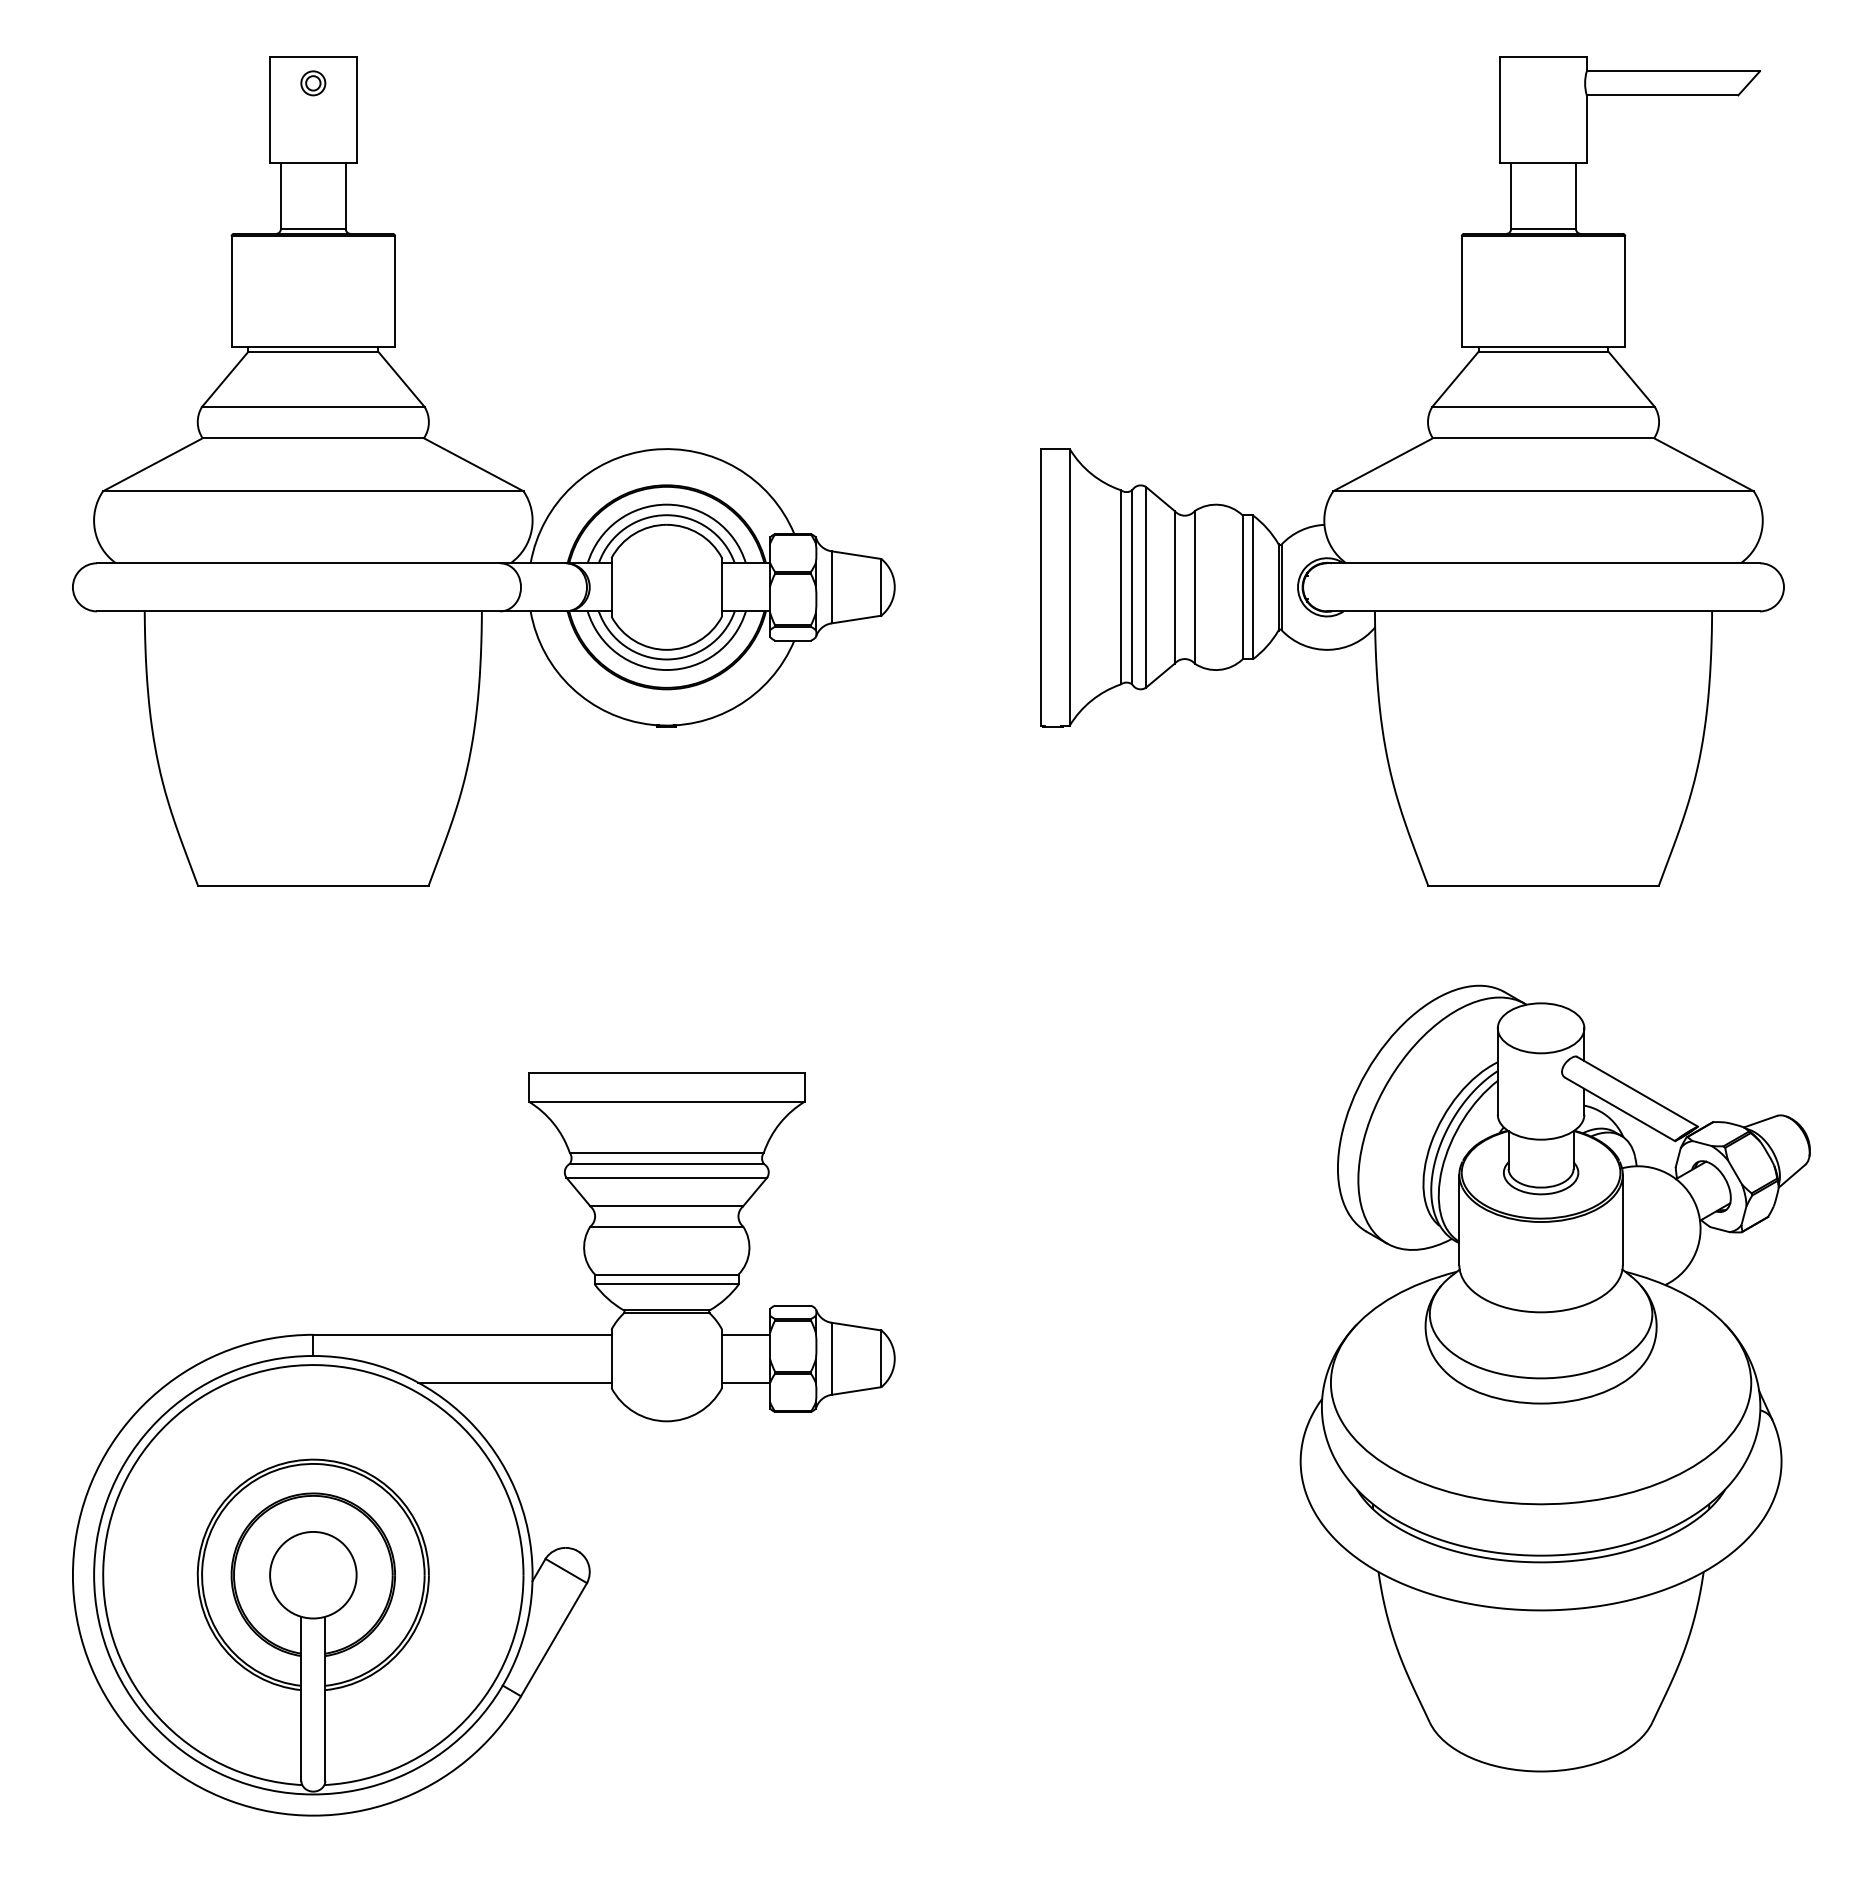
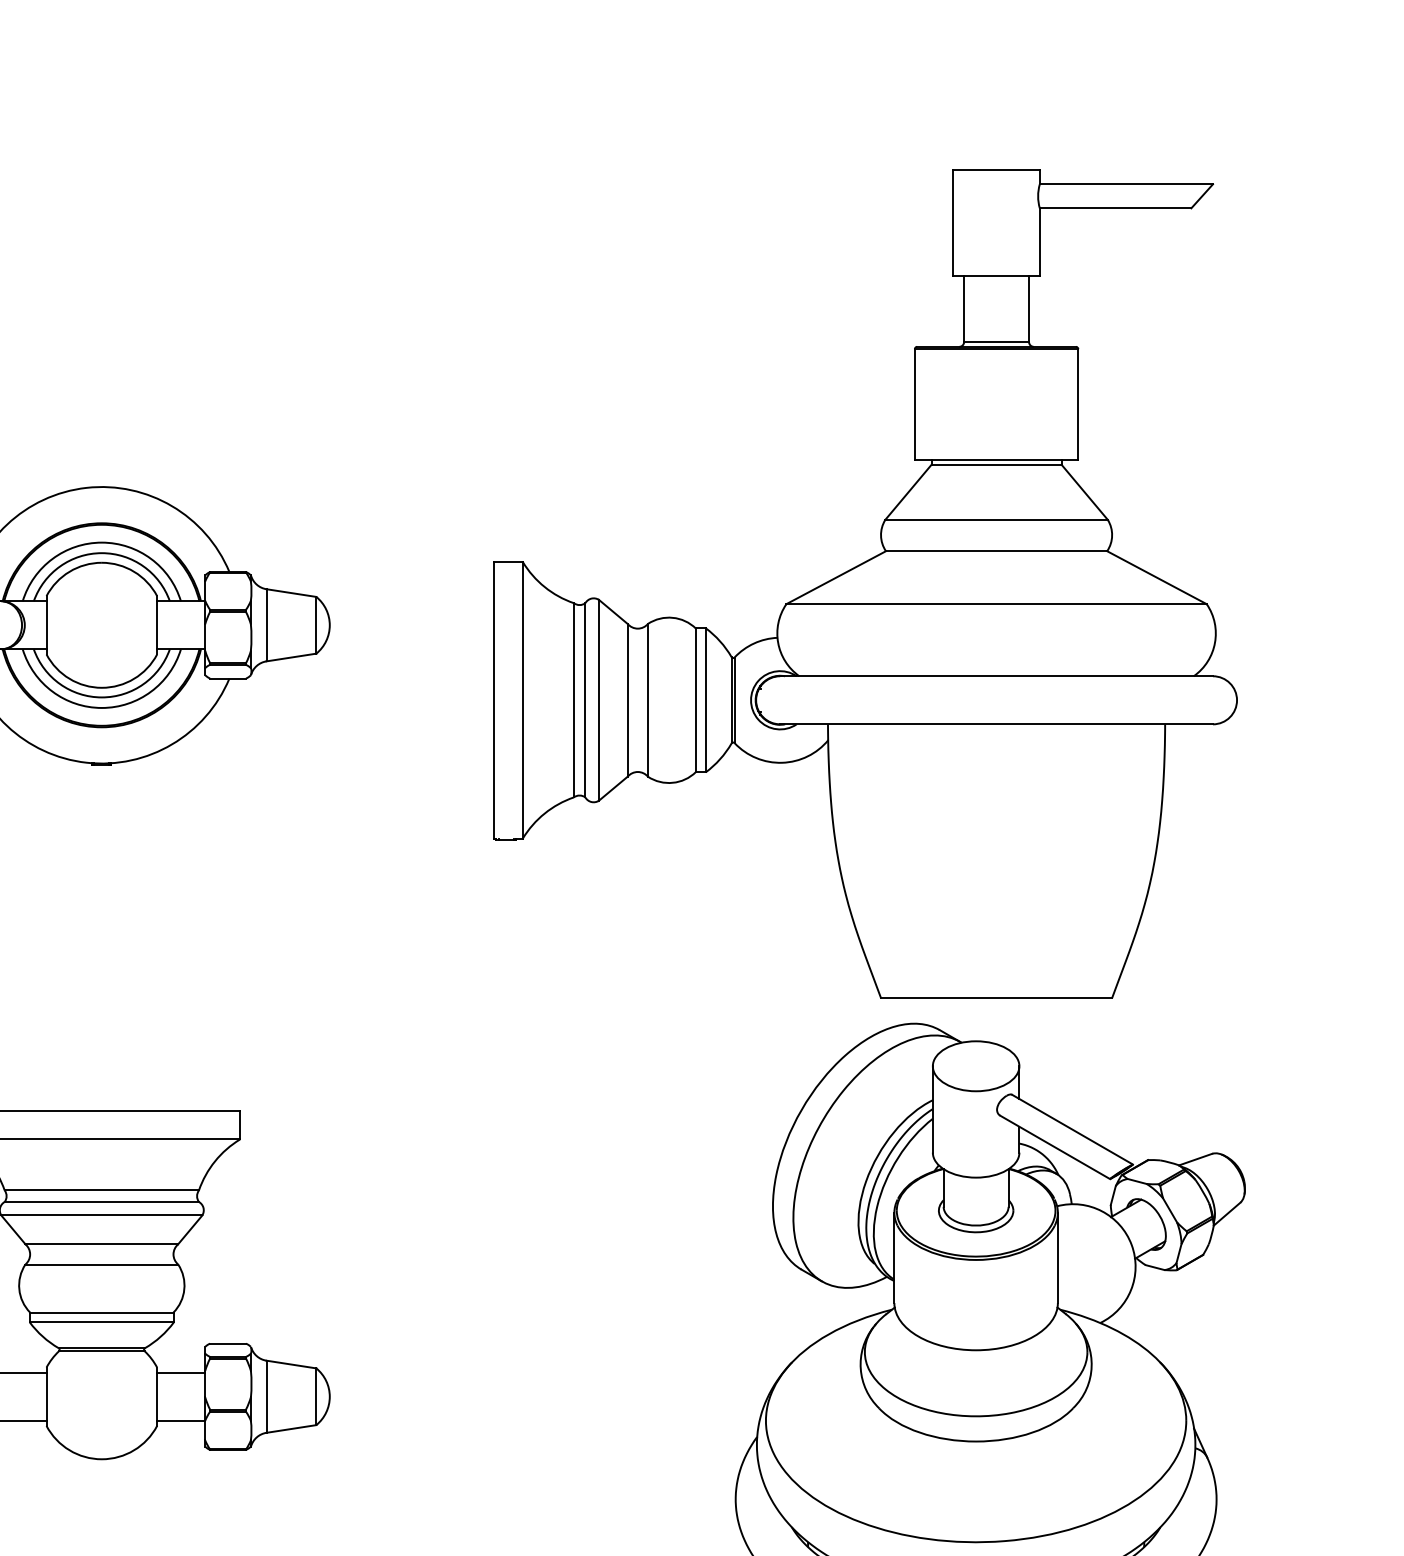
part: (1412, 471) -> (865, 584), moved

